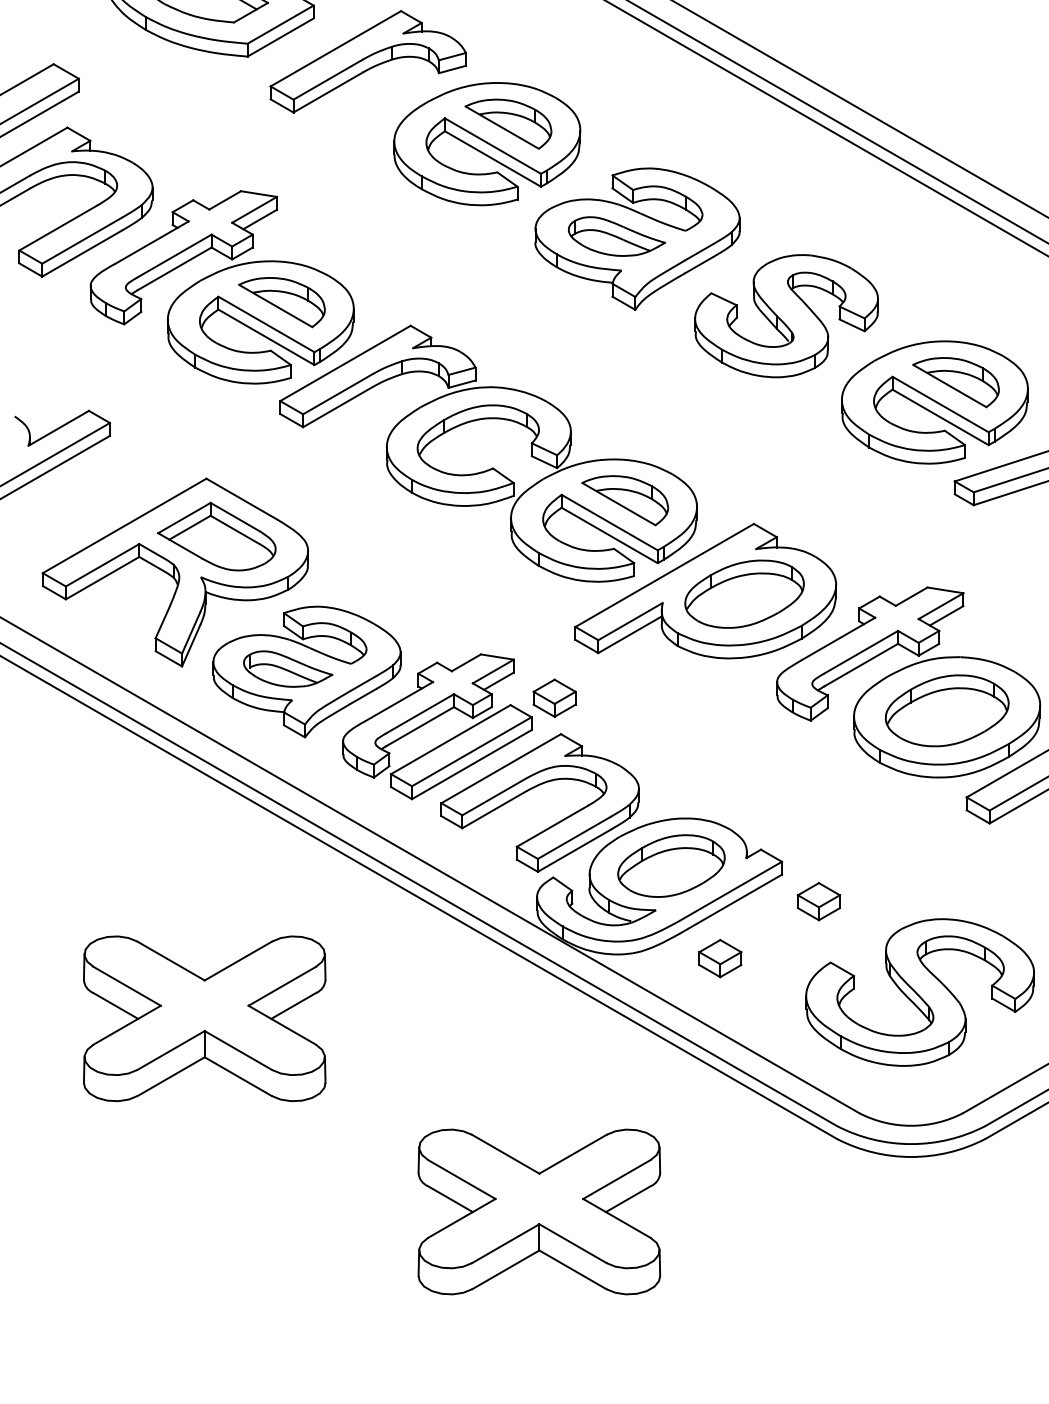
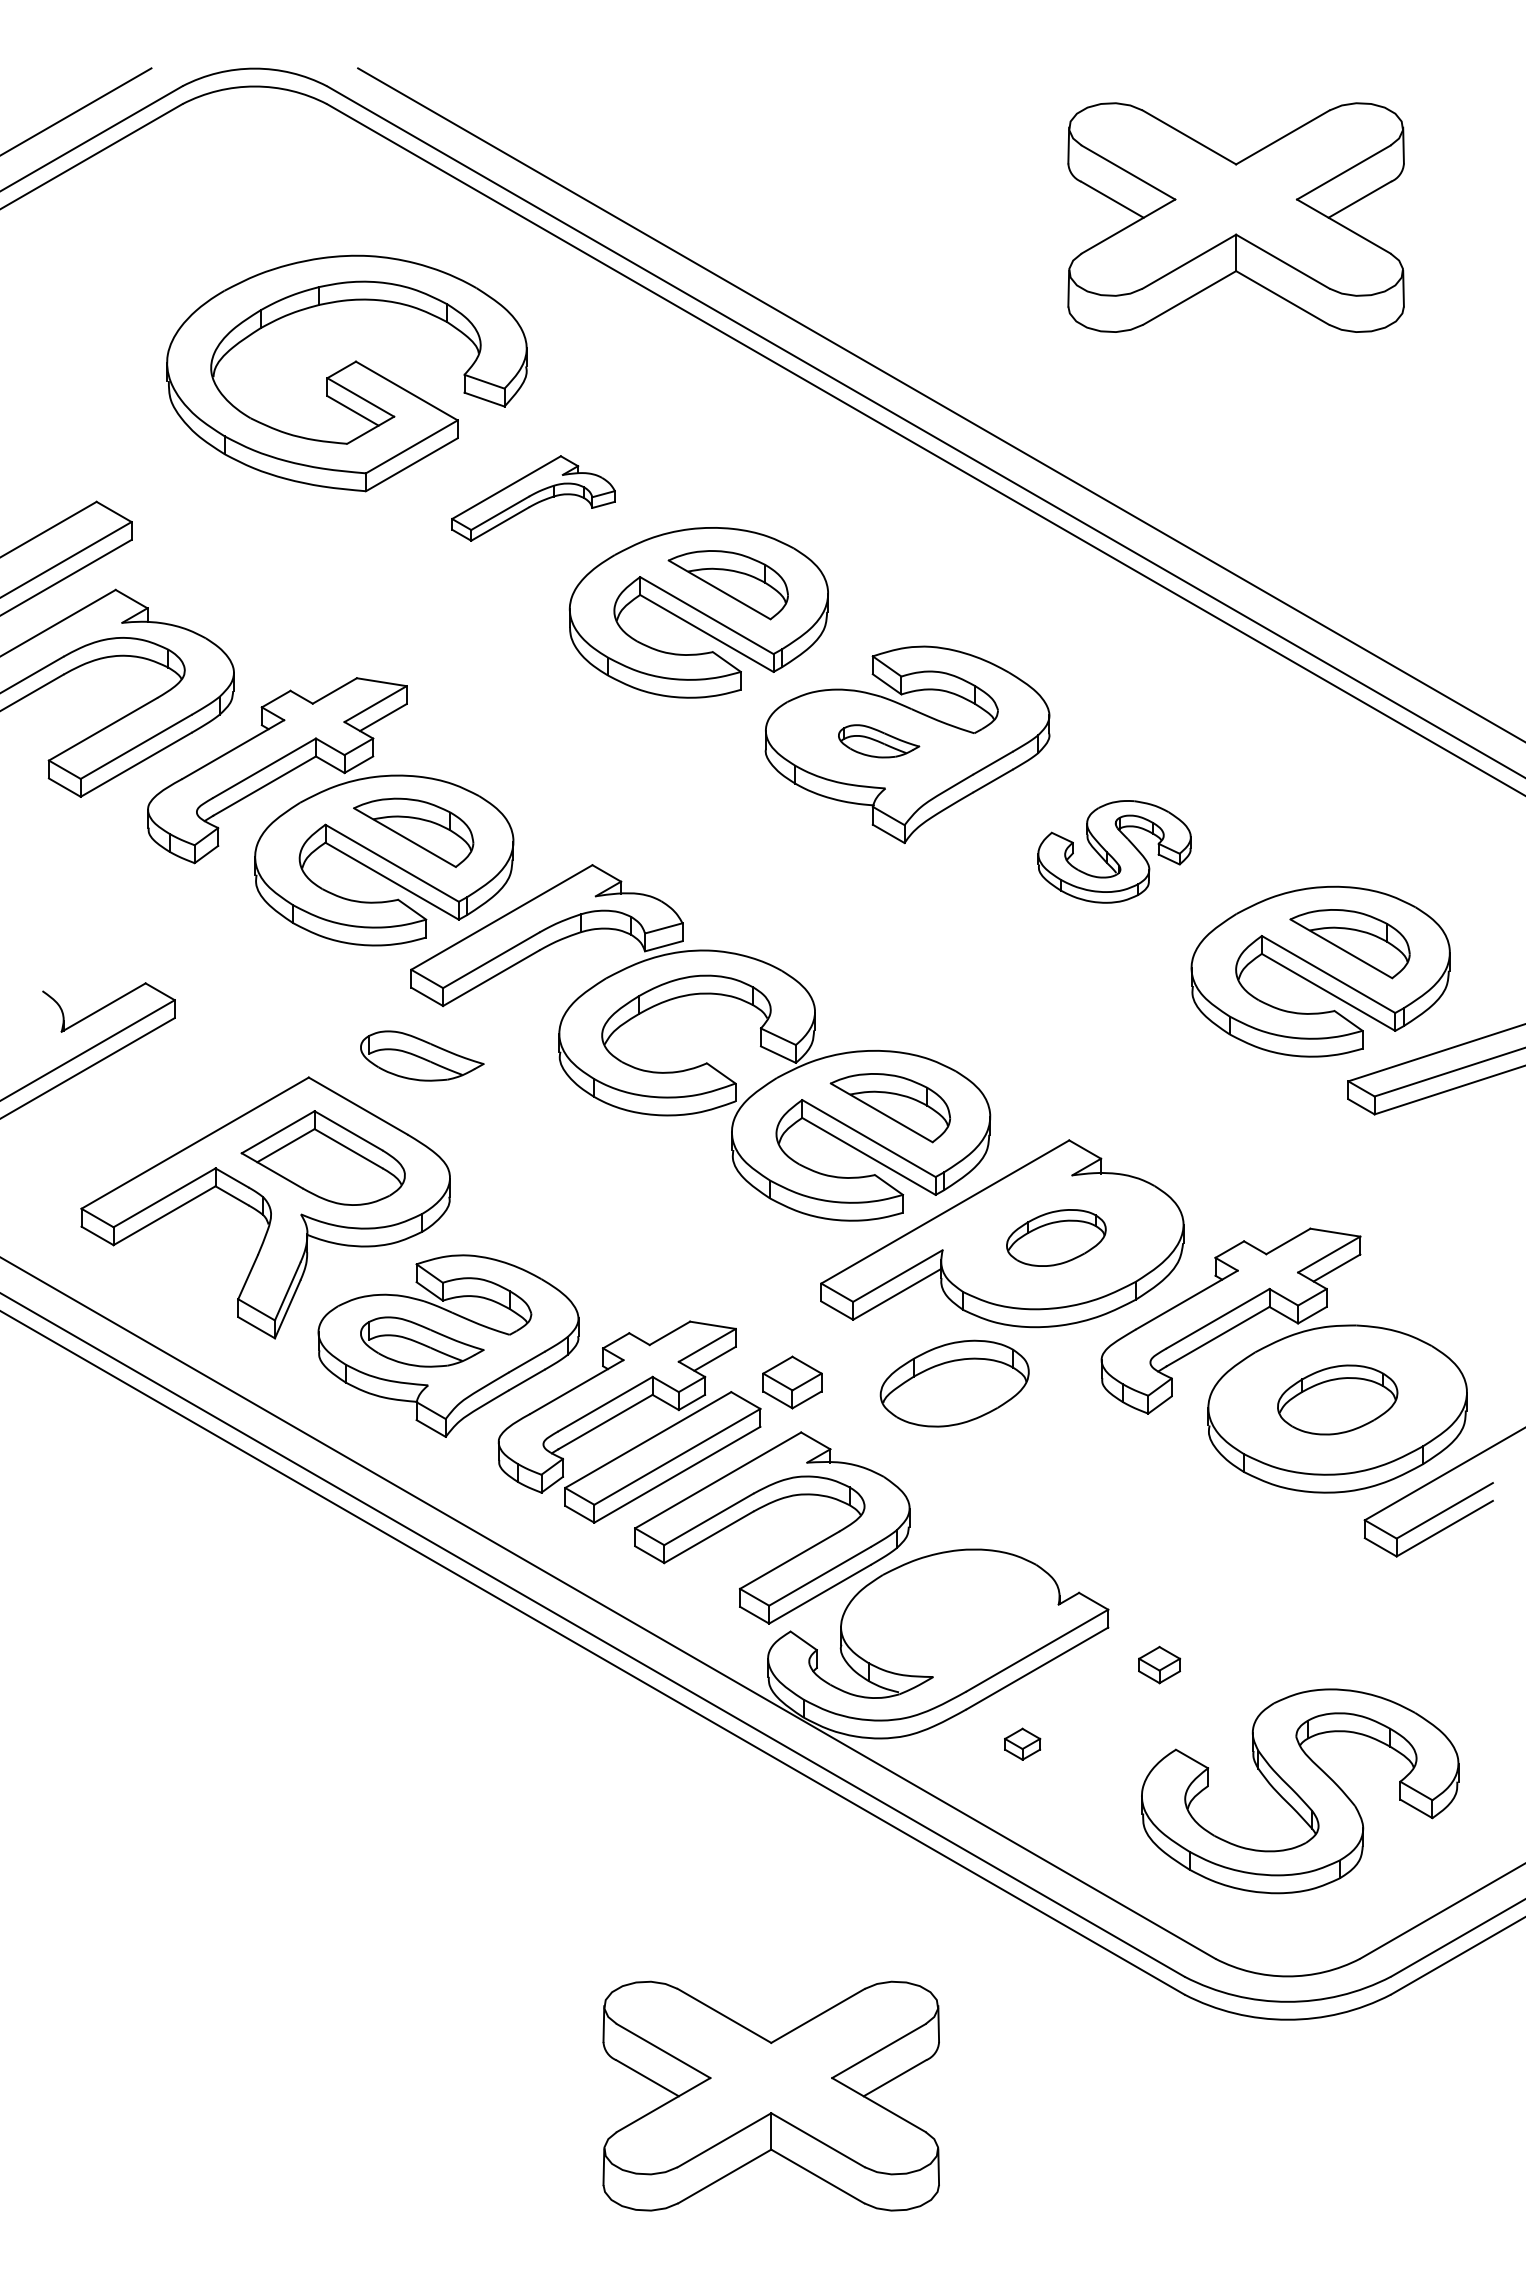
part: (368, 61) -> (533, 498), size x0.6
part: (616, 236) -> (878, 741), size x0.6
part: (786, 315) -> (1114, 851), size x0.6
part: (288, 462) -> (422, 1055), added
part: (744, 593) -> (1056, 1237), size x0.6
part: (947, 710) -> (1337, 1399), size x0.7
part: (671, 865) -> (954, 1383), moved
part: (818, 901) -> (1159, 1664), size x0.7
part: (720, 958) -> (1022, 1744), size x0.6
part: (204, 1018) -> (306, 1827), removed

